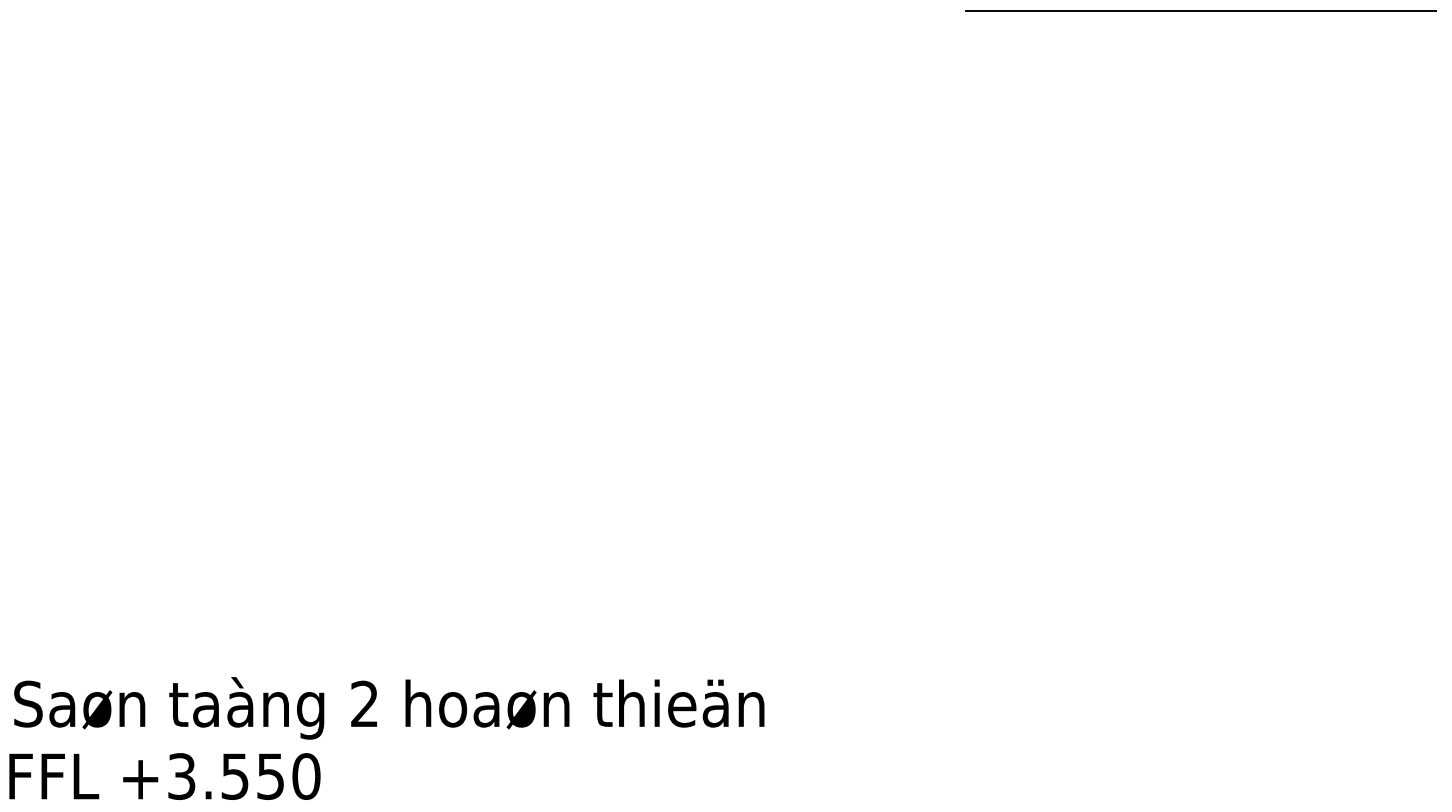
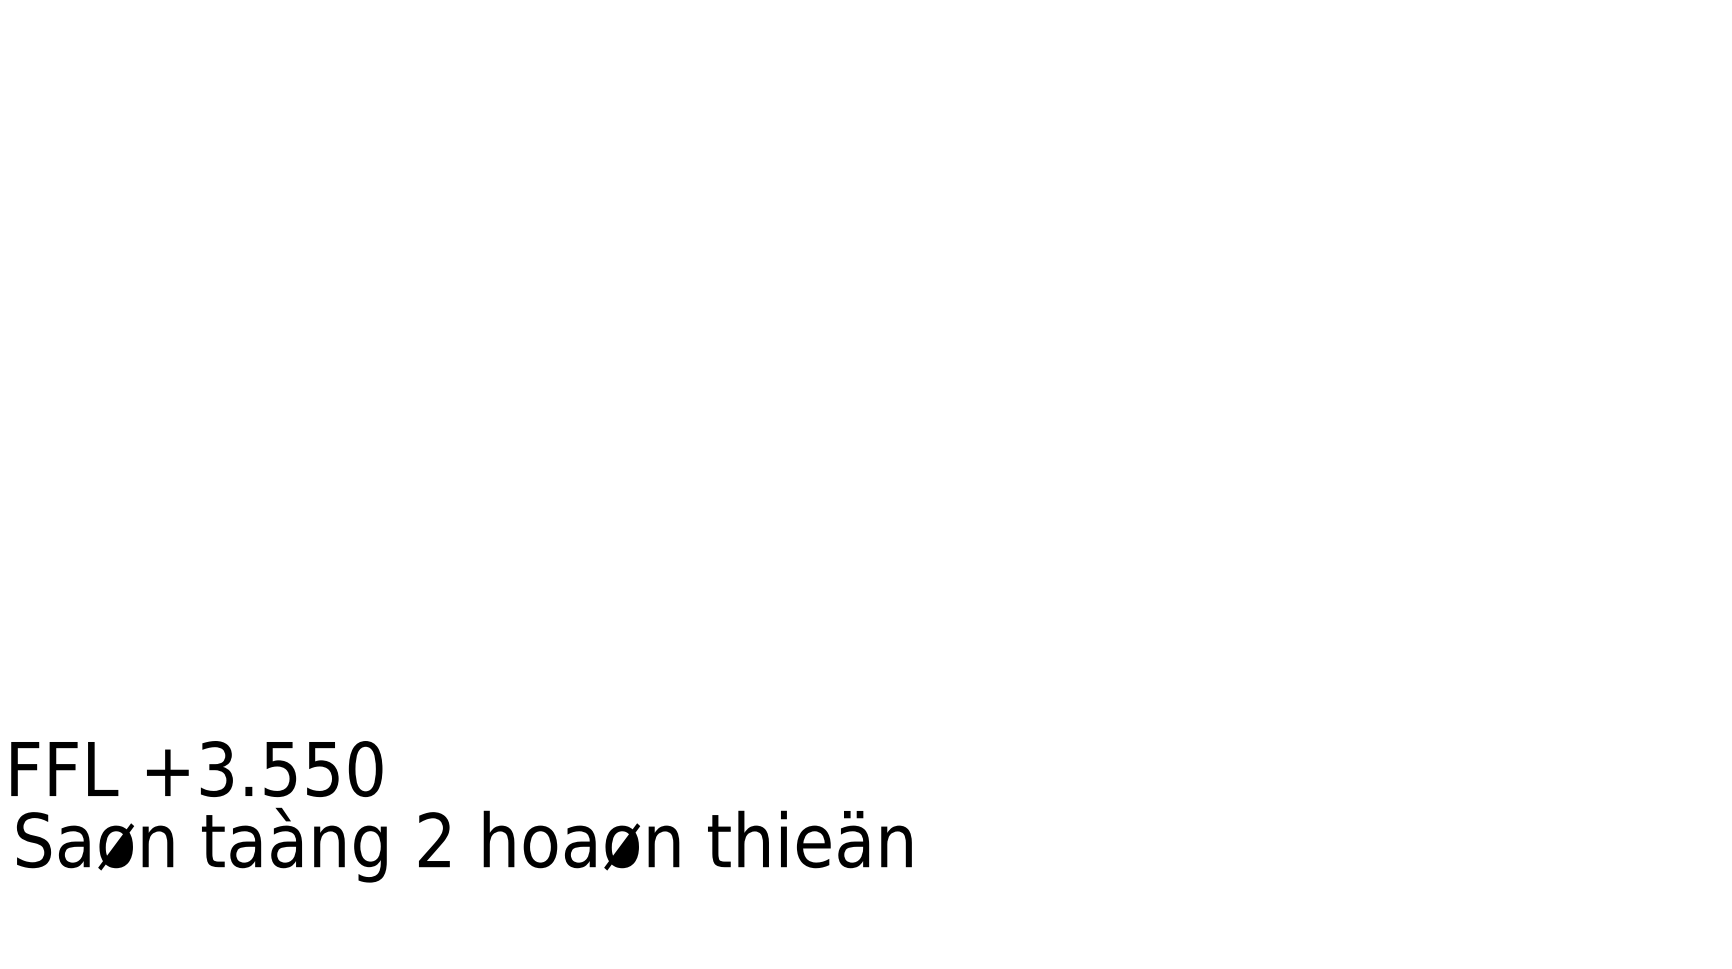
line: (1200, 11) -> (1431, 13), removed
text: (164, 776) -> (196, 768), moved

